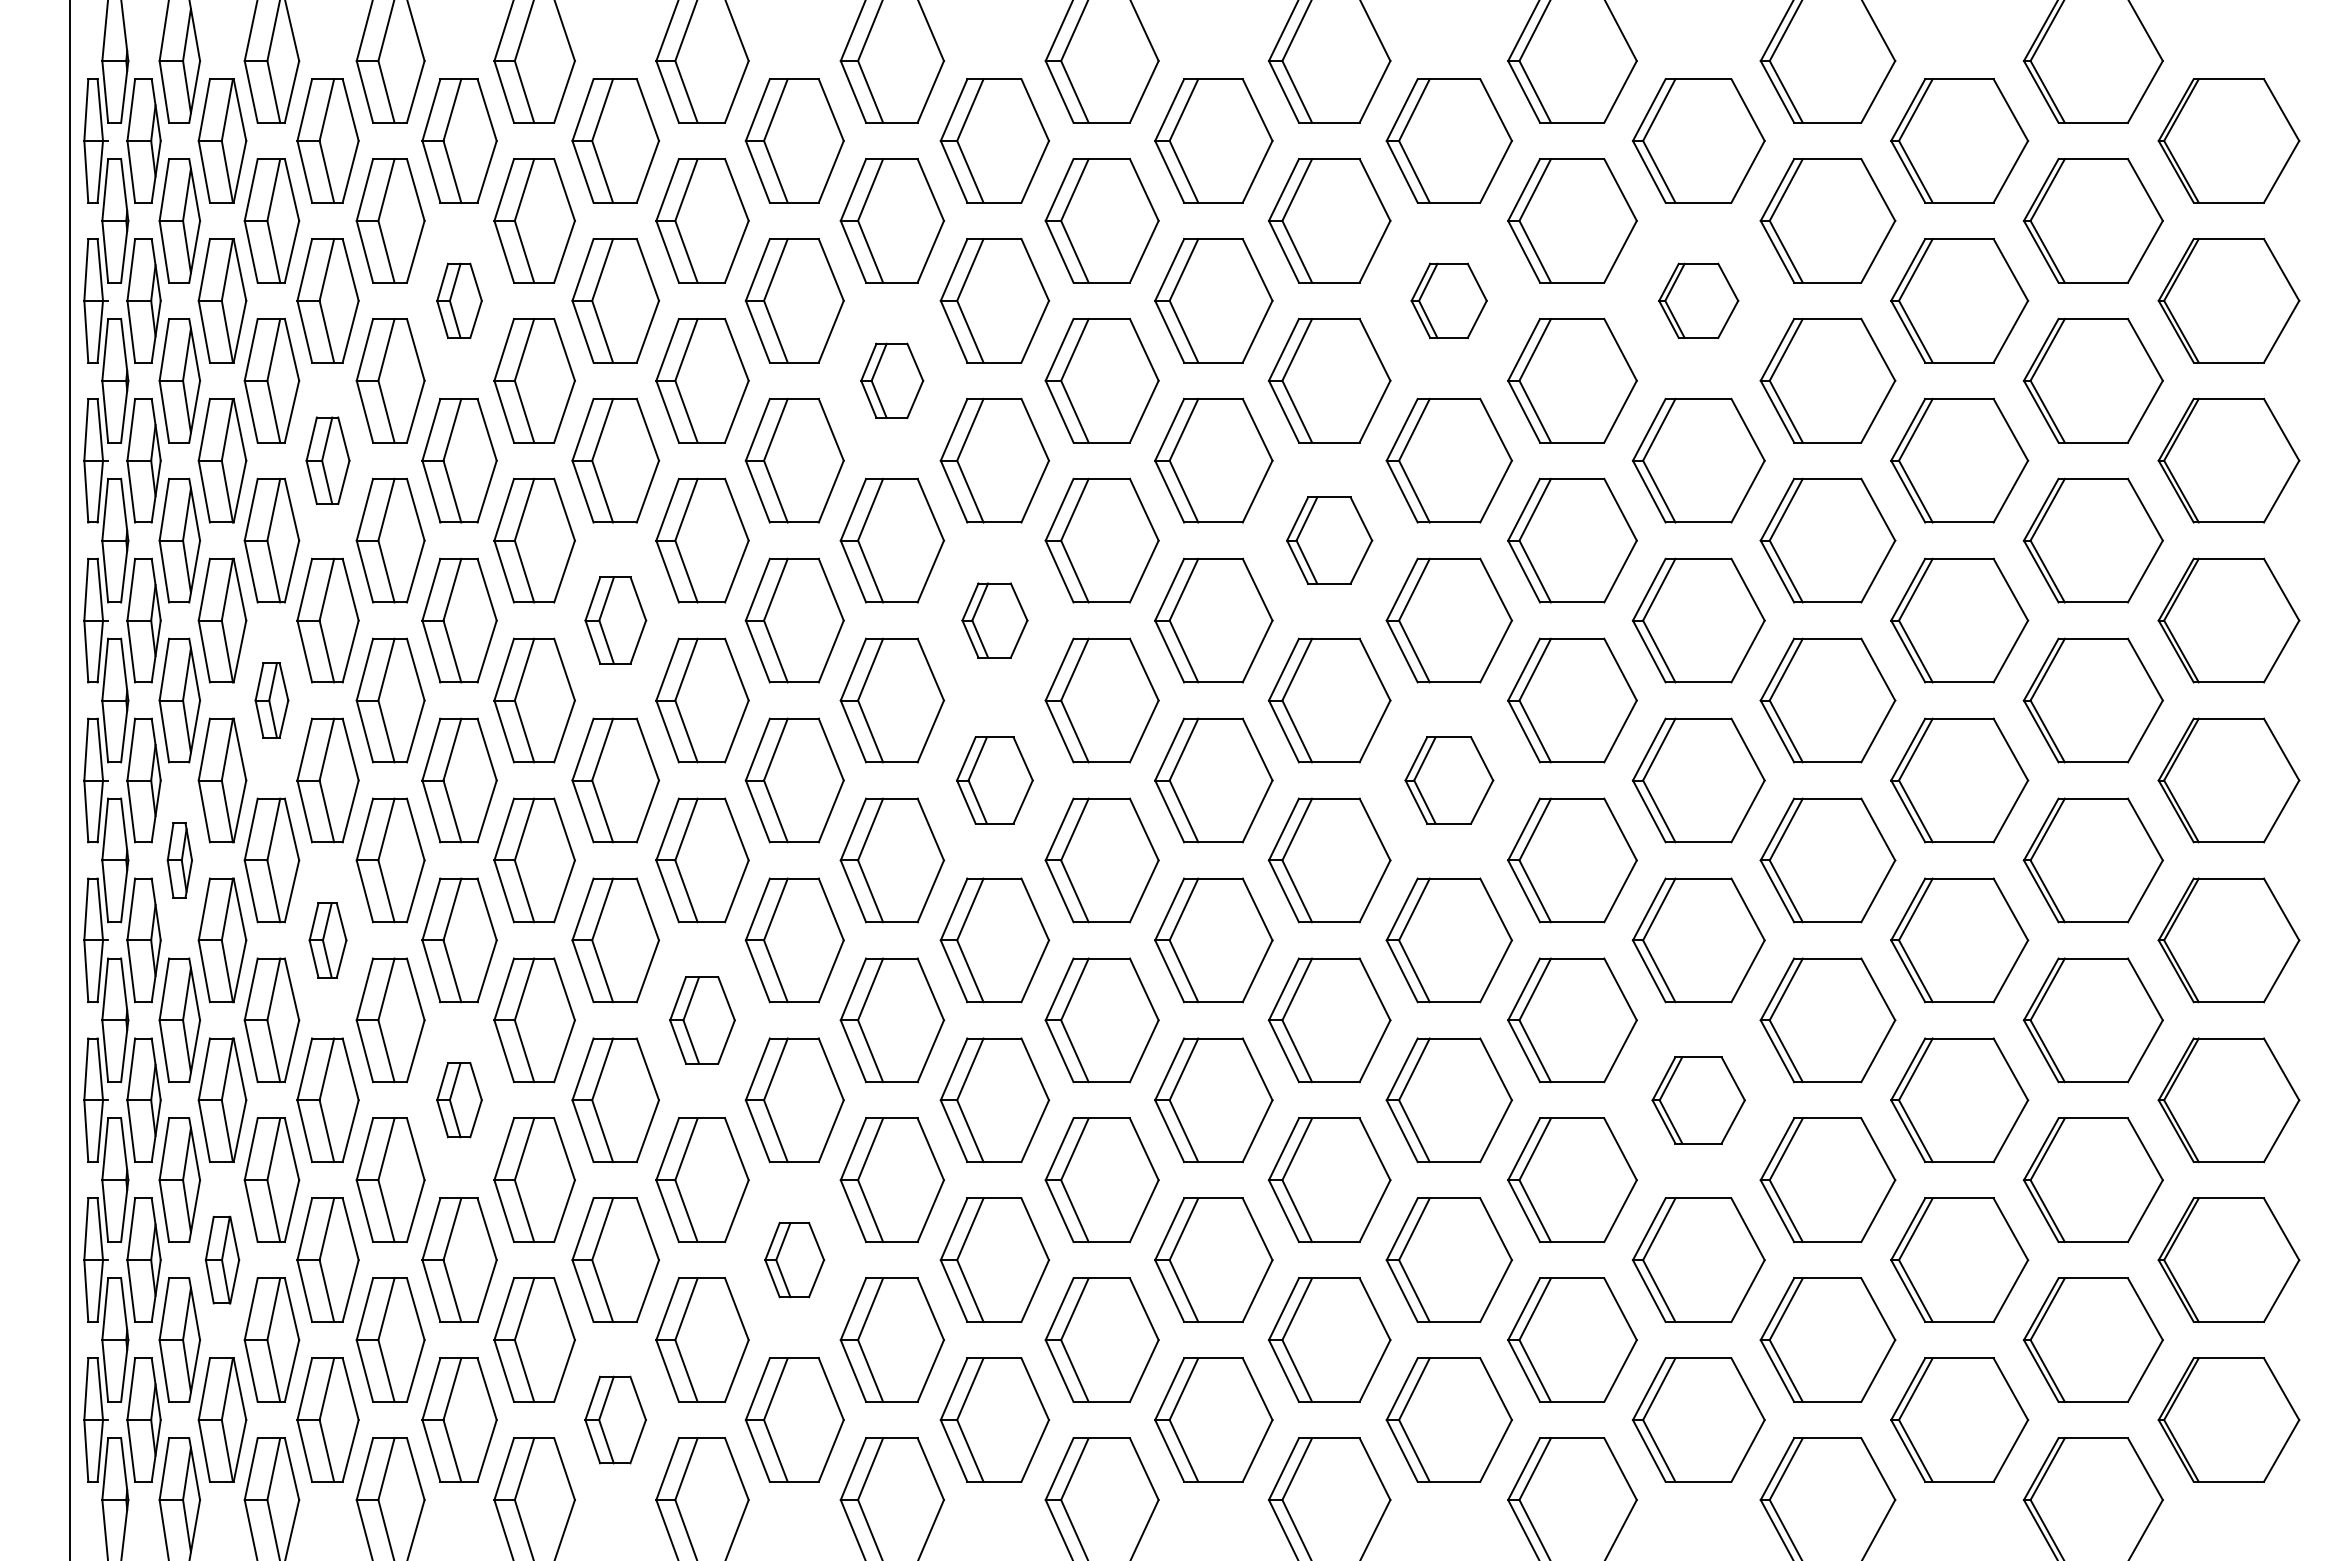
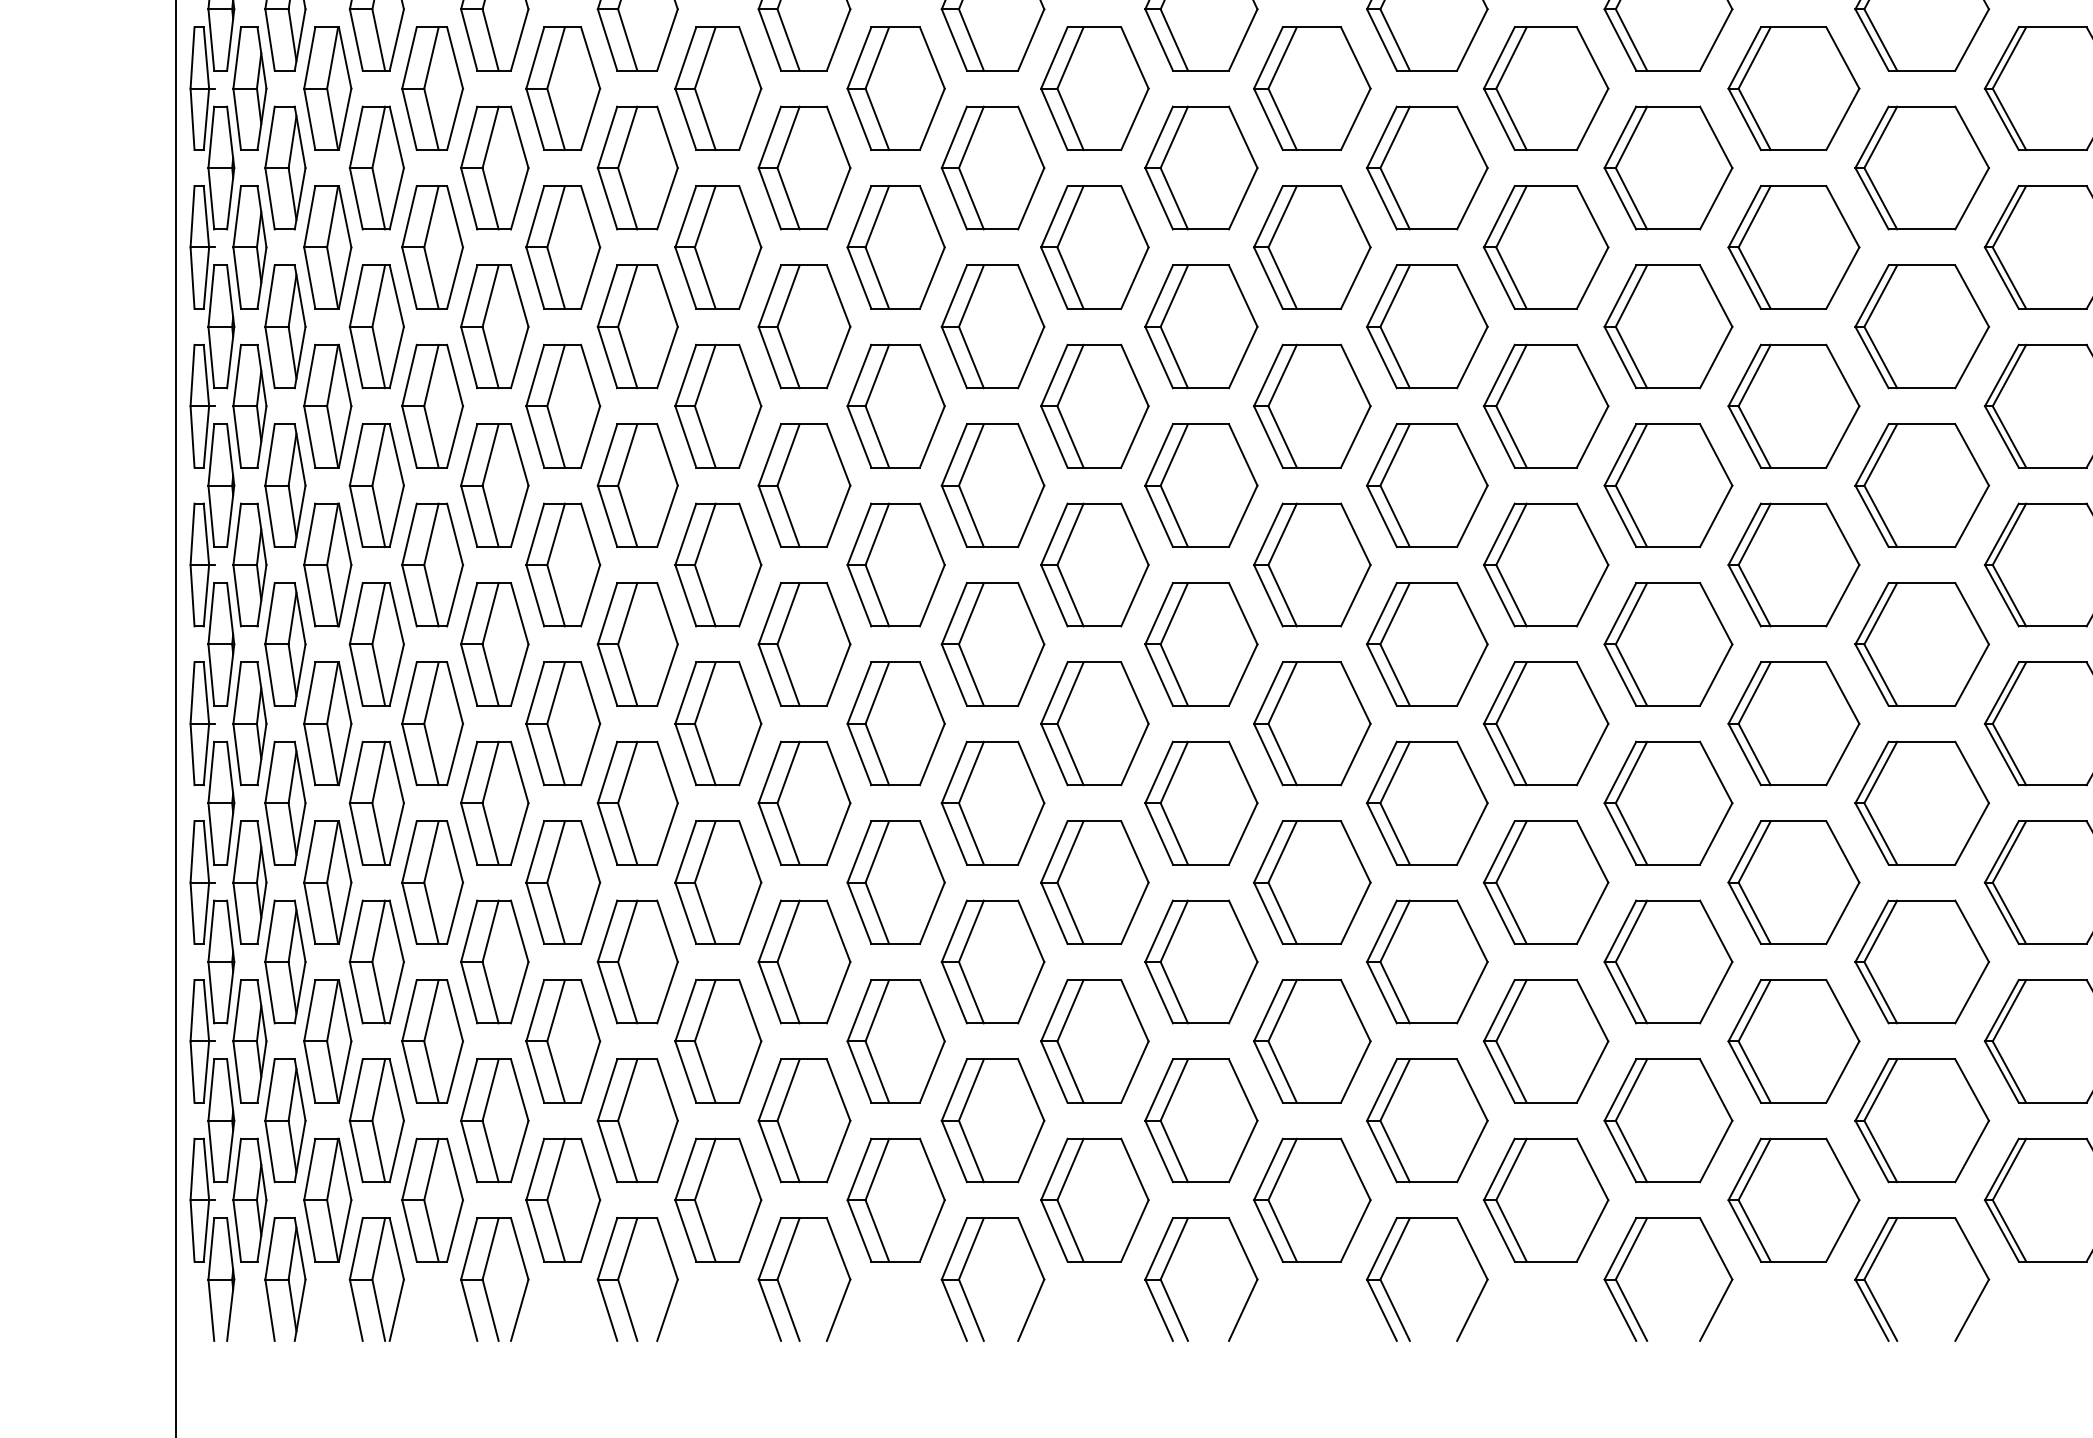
part: (459, 300) -> (563, 88), size x1.67
part: (1448, 300) -> (1545, 88), size x1.67
part: (1698, 300) -> (1793, 88), size x1.67
part: (891, 380) -> (992, 167), size x1.67
part: (327, 460) -> (432, 247), size x1.43
part: (1329, 540) -> (1427, 326), size x1.43
part: (615, 620) -> (718, 406), size x1.43
part: (994, 620) -> (1094, 406), size x1.67
part: (271, 700) -> (376, 485), size x1.67
part: (994, 780) -> (1094, 565), size x1.43
part: (1449, 780) -> (1546, 565), size x1.43
part: (179, 860) -> (285, 644), size x1.67
part: (327, 940) -> (432, 723), size x1.67
part: (702, 1020) -> (804, 803), size x1.43
part: (459, 1099) -> (563, 881), size x1.67
part: (1698, 1100) -> (1793, 882), size x1.43
part: (222, 1259) -> (327, 1040), size x1.43
part: (794, 1259) -> (895, 1040), size x1.67
part: (615, 1419) -> (718, 1199), size x1.43

